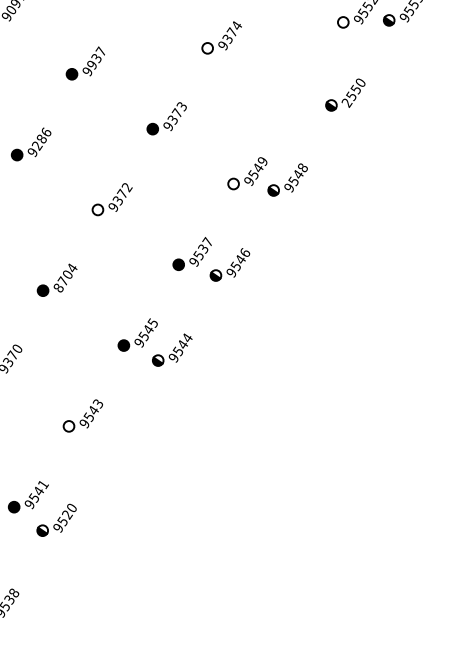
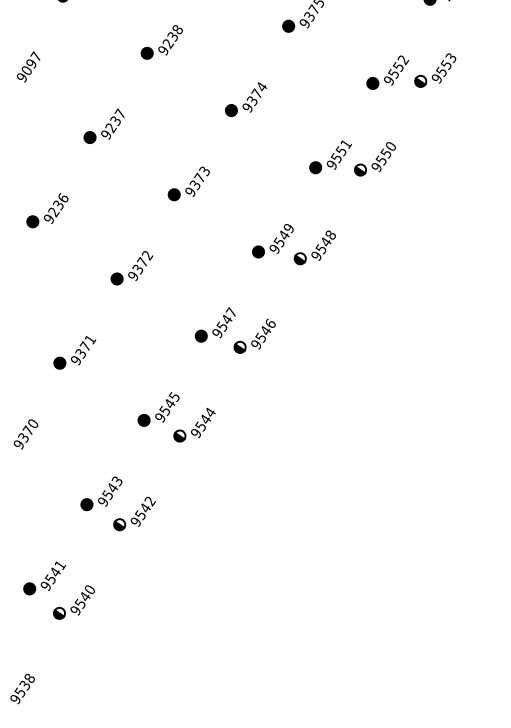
fill: (342, 22) -> (372, 83), added
fill: (206, 48) -> (230, 110), added
text: (91, 65) -> (110, 128), 9937 -> 9237
part: (302, 93) -> (330, 157), added
text: (346, 102) -> (376, 167), 2550 -> 9550
text: (40, 139) -> (57, 205), 9286 -> 9236
fill: (233, 183) -> (258, 251), added
fill: (97, 209) -> (116, 278), added
text: (202, 248) -> (226, 319), 9537 -> 9547
text: (66, 278) -> (84, 350), 8704 -> 9371
fill: (68, 426) -> (86, 504), added
part: (114, 434) -> (134, 513), added
text: (66, 515) -> (84, 597), 9520 -> 9540

